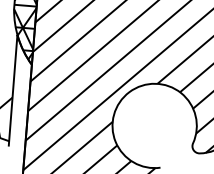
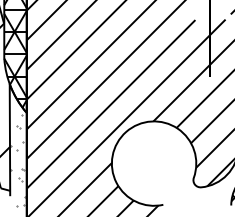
hatch: (19, 111) -> (18, 160), added

